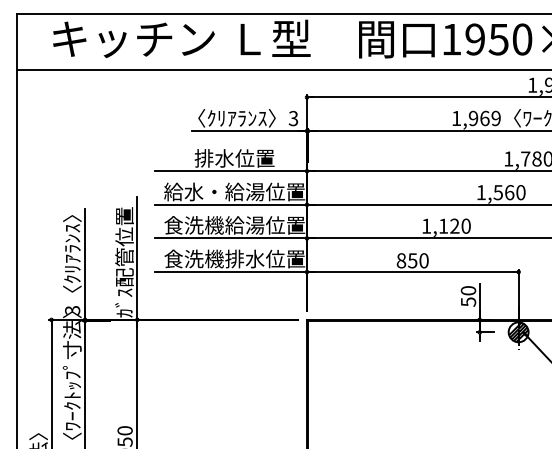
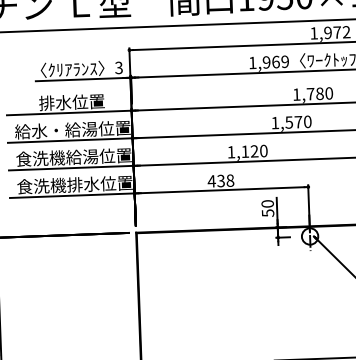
text: (509, 192) -> (298, 122), 1,560 -> 1,570
text: (412, 260) -> (220, 180), 850 -> 438
hatch: (518, 332) -> (309, 236), removed

